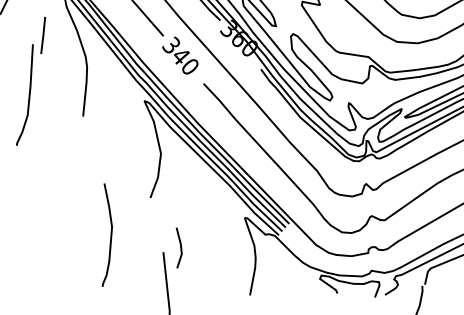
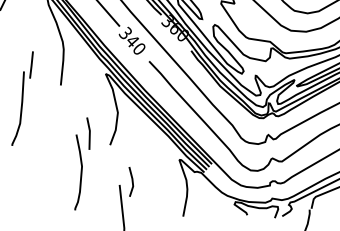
part: (30, 81) -> (22, 98), moved
line: (122, 182) -> (89, 133), added

